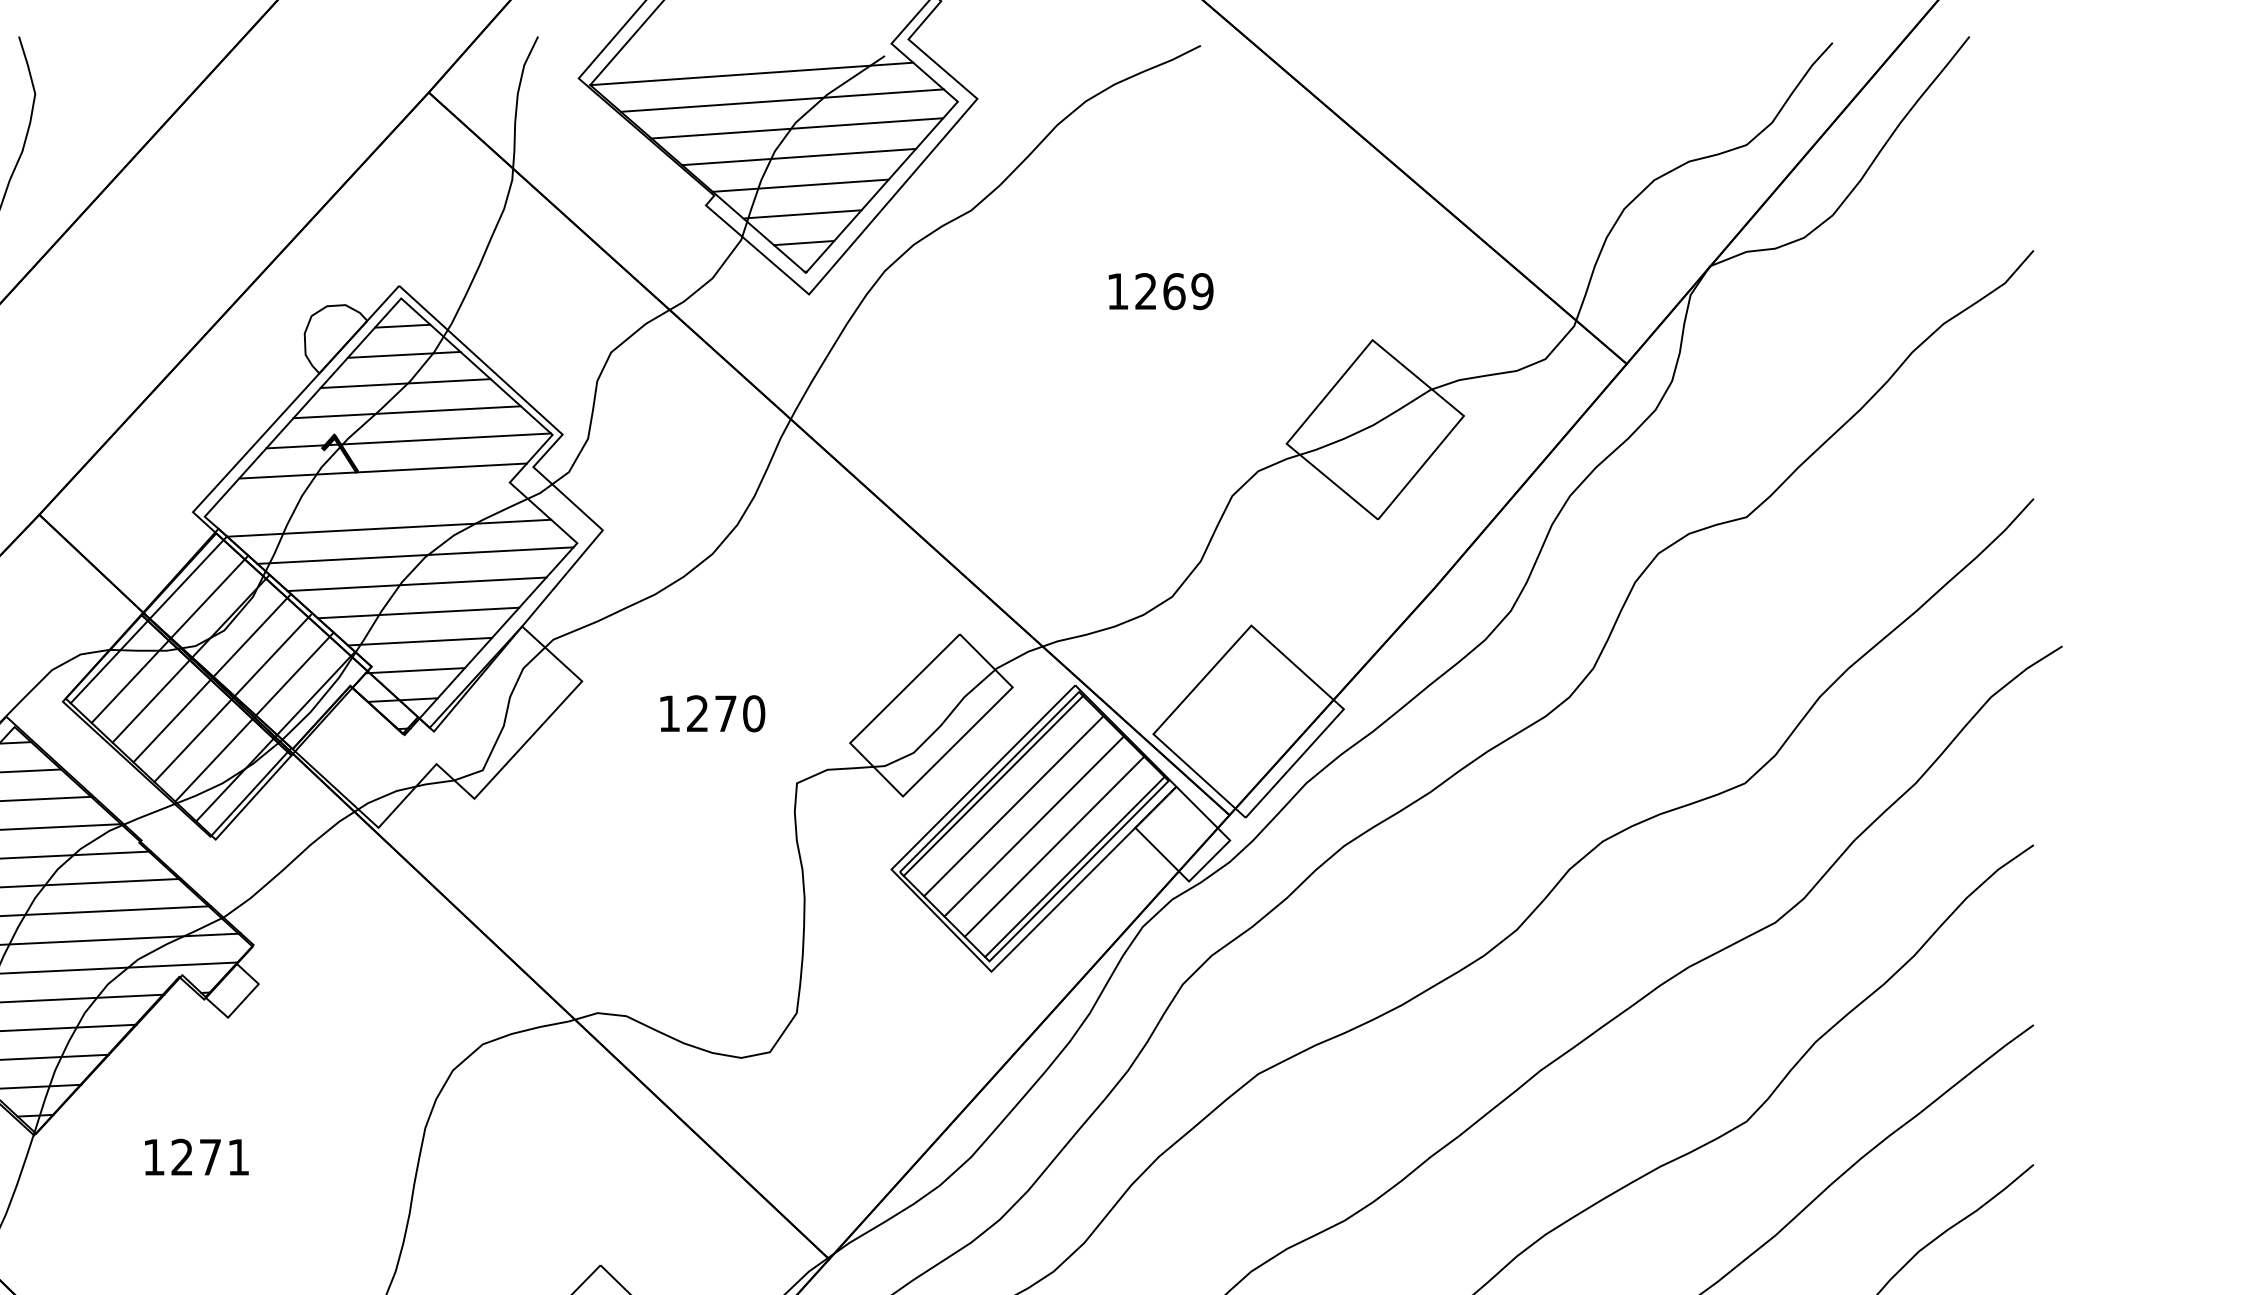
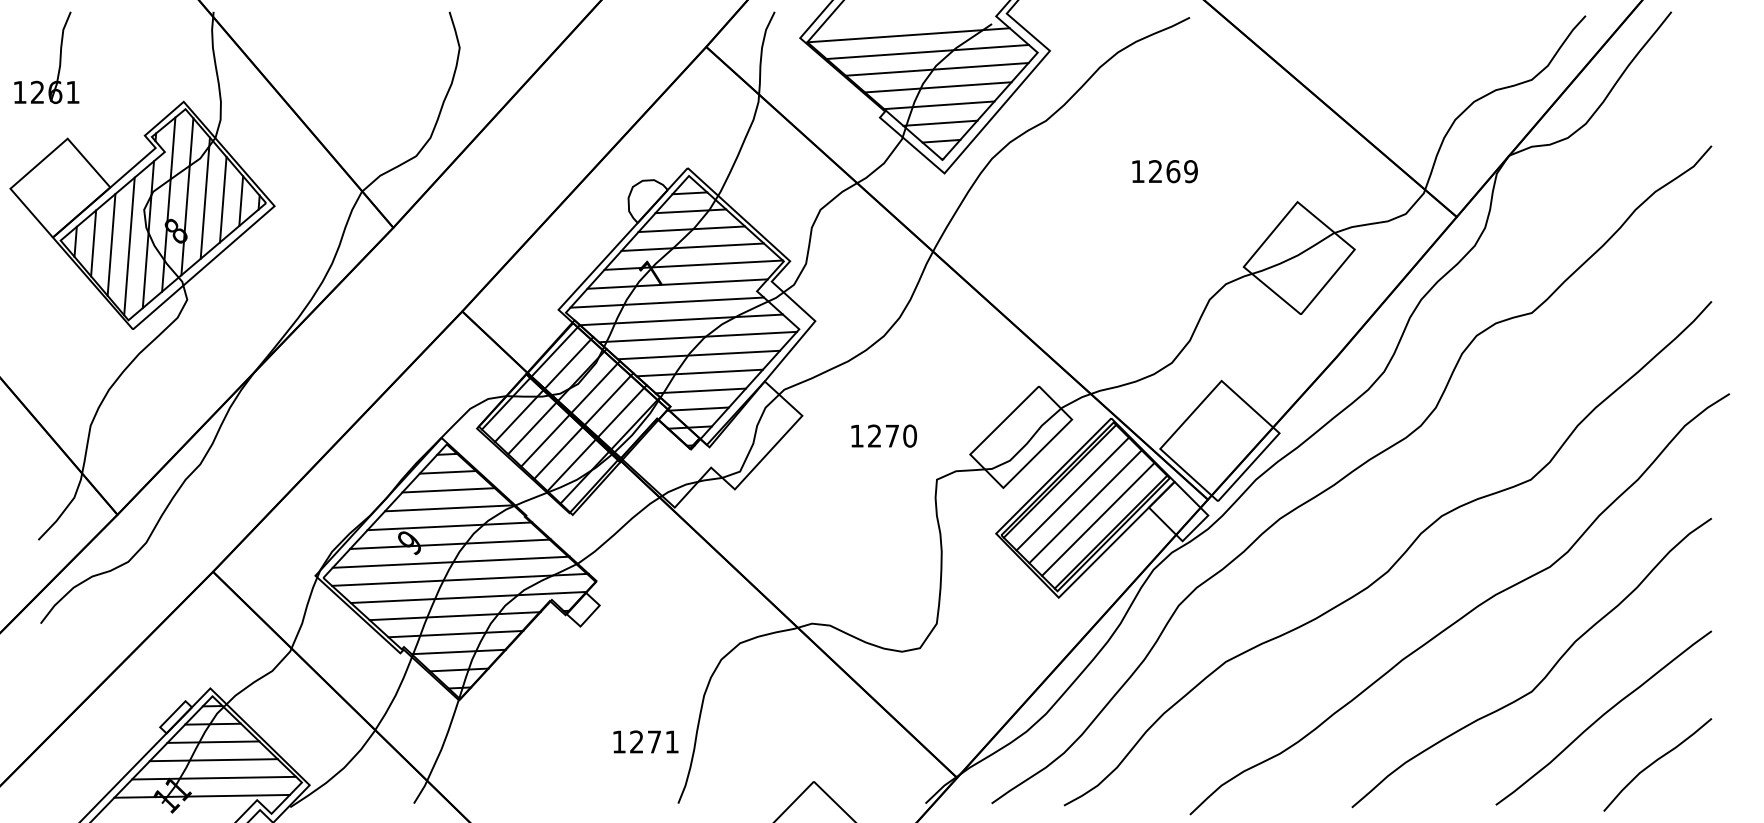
line: (366, 500) -> (667, 302), added
text: (196, 1156) -> (645, 741), moved

